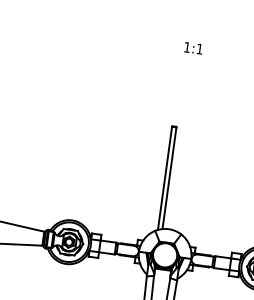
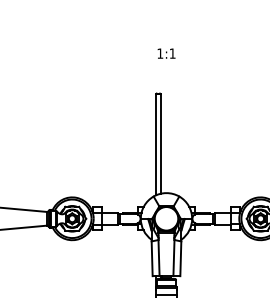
text: (193, 48) -> (166, 53), moved

